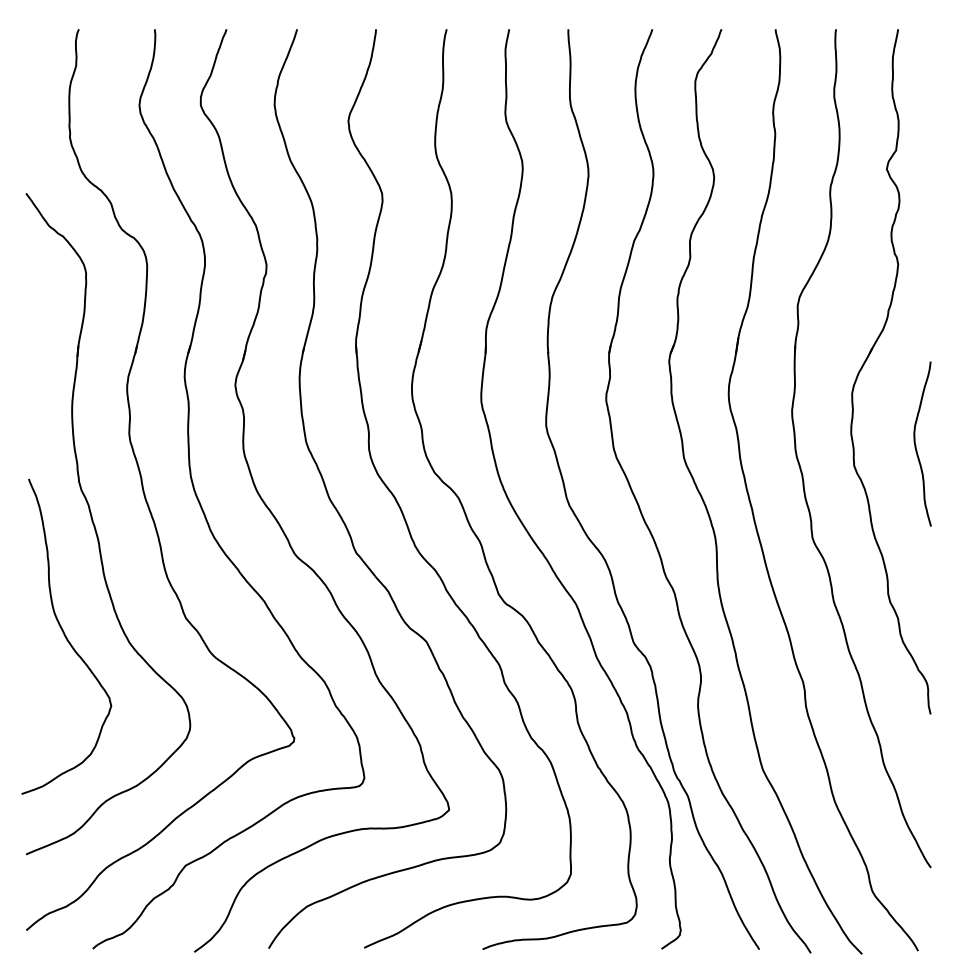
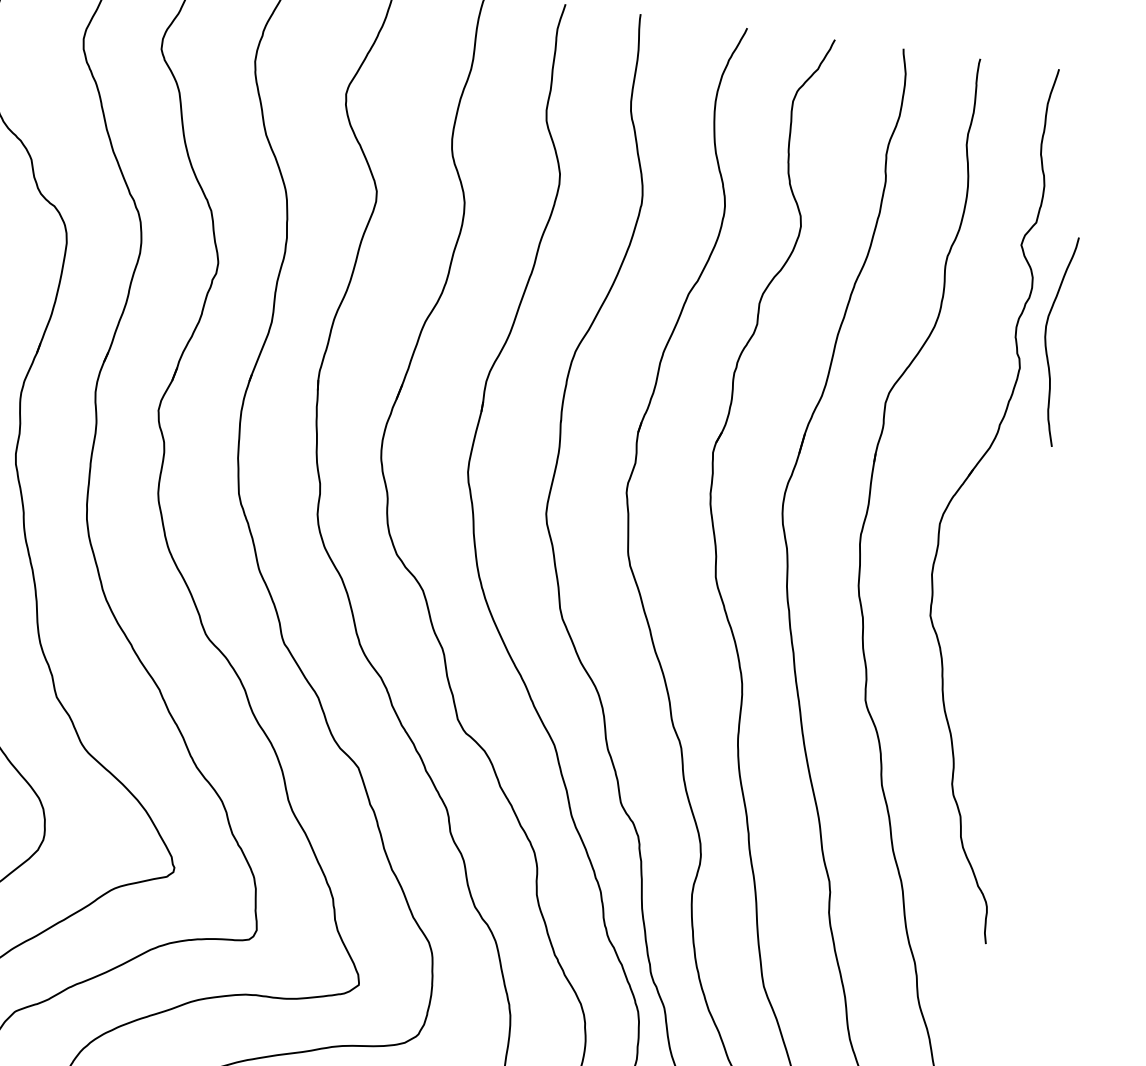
curve: (916, 445) -> (1046, 341), moved

